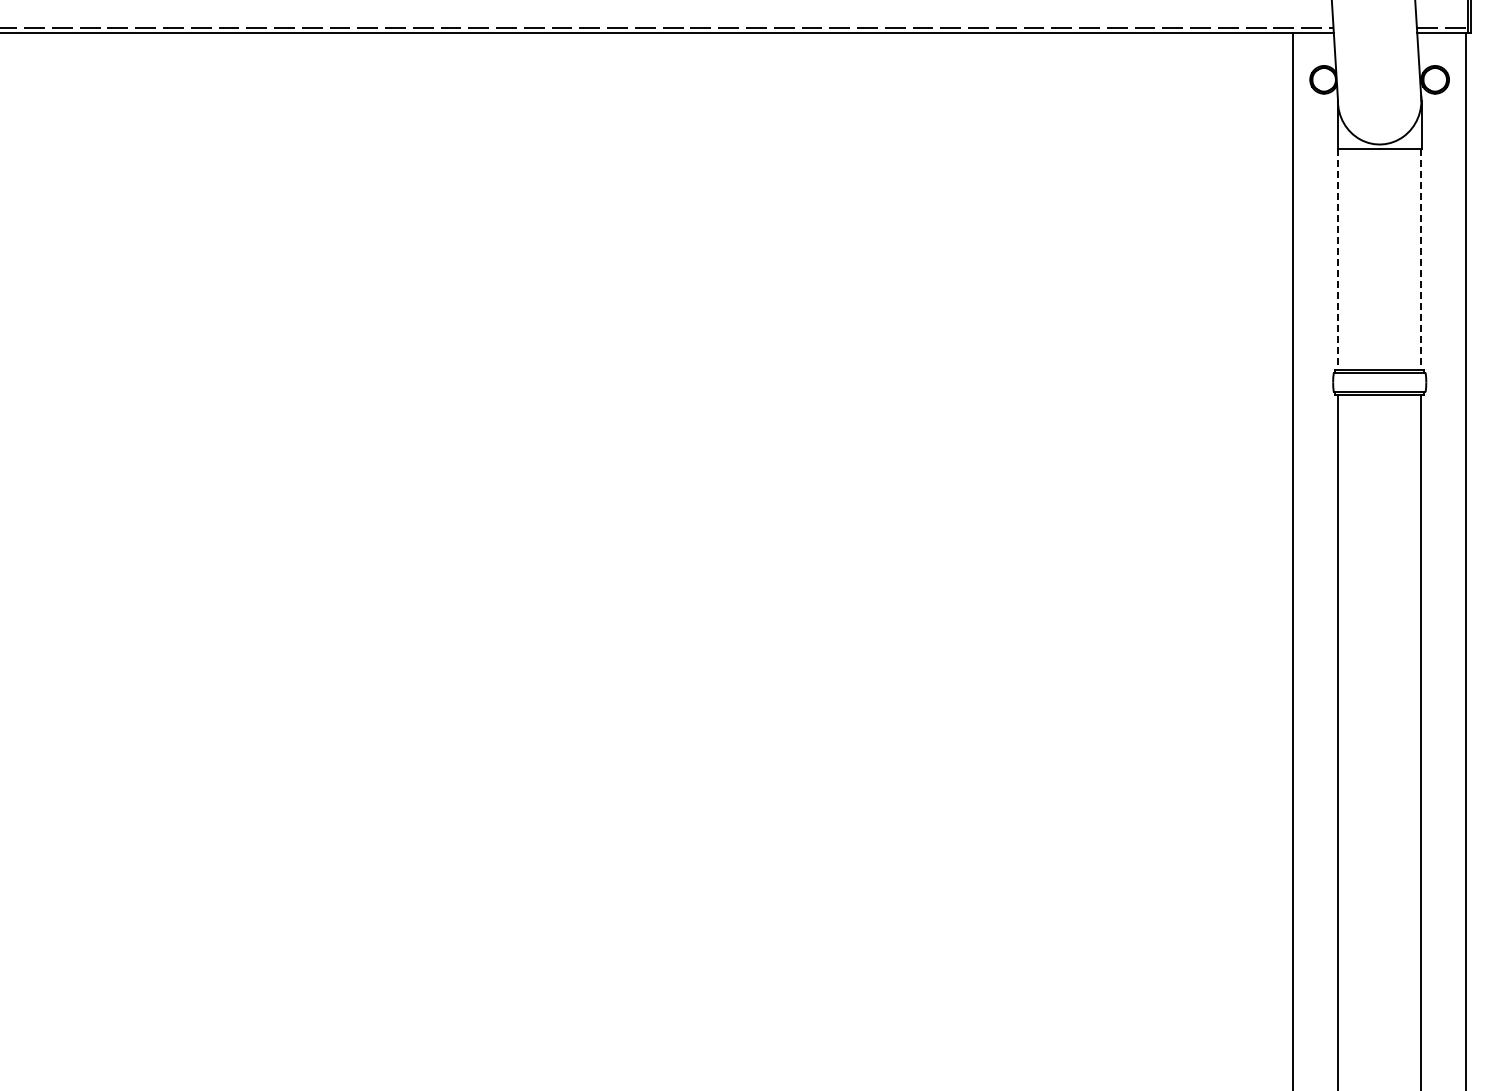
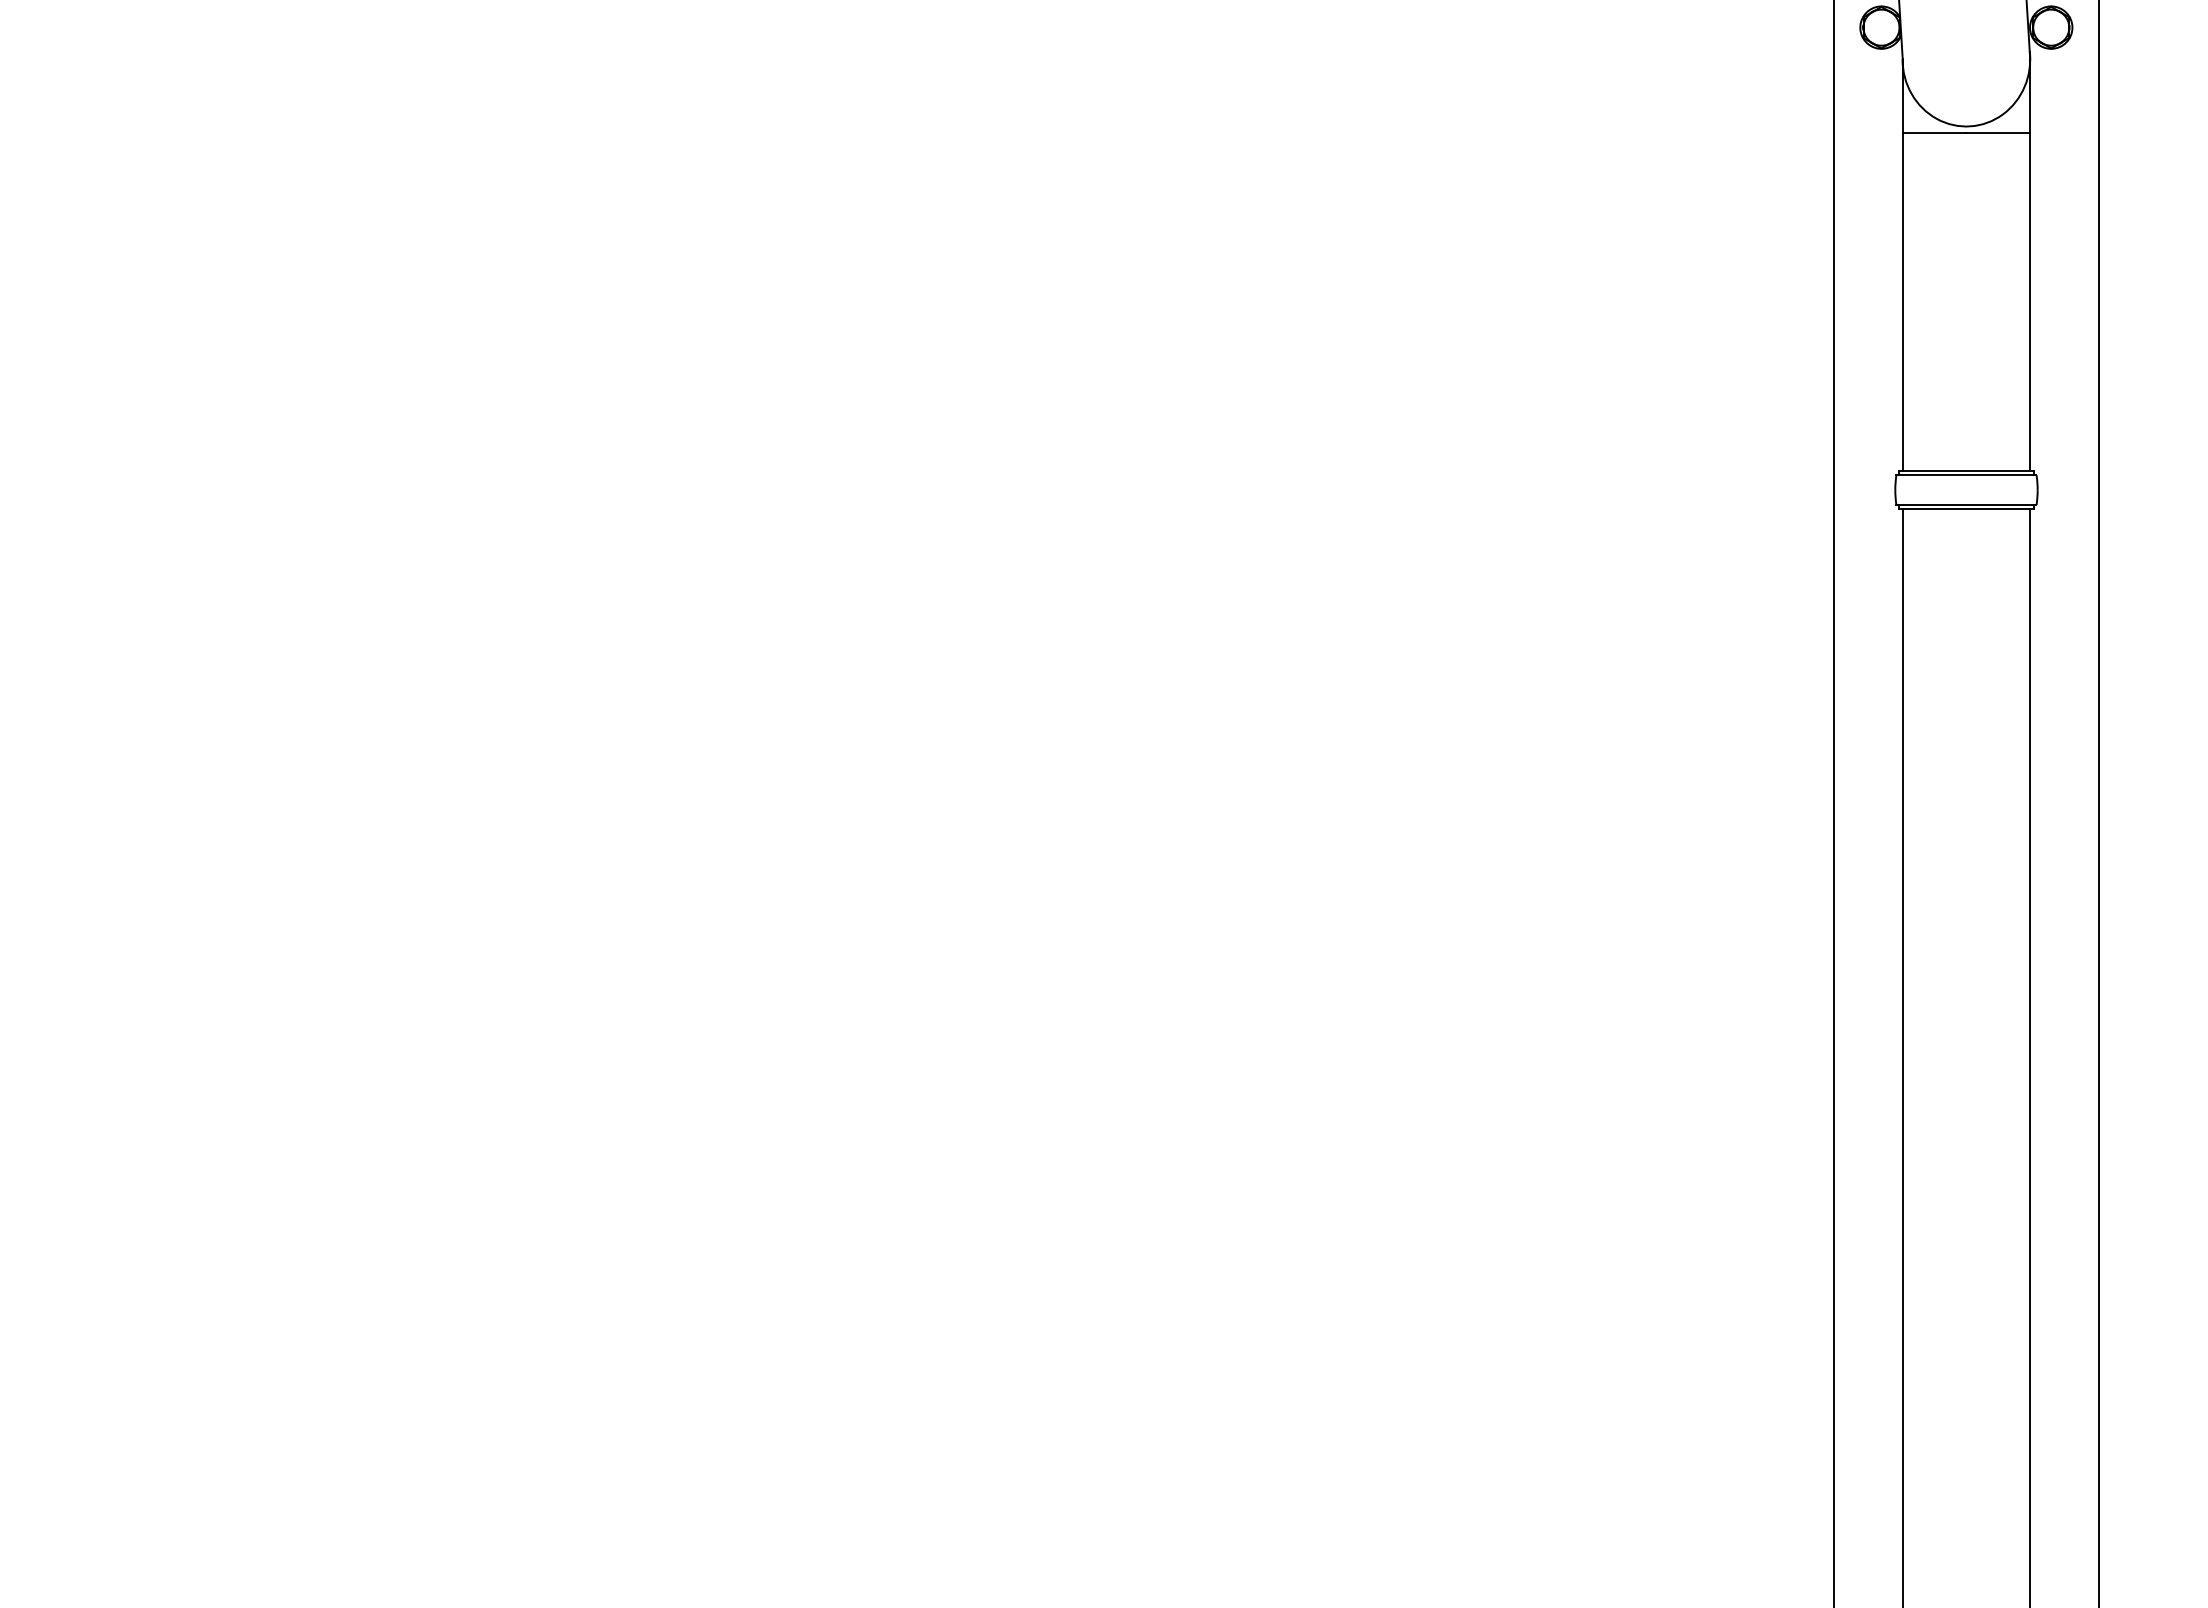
line: (1338, 259) -> (1903, 302), dashed -> solid
line: (1421, 259) -> (2030, 302), dashed -> solid

